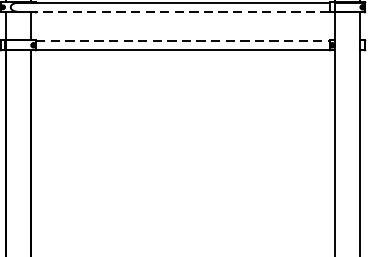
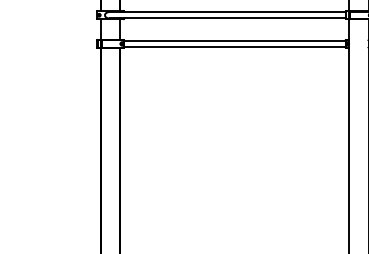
line: (173, 11) -> (227, 18), dashed -> solid
line: (182, 40) -> (234, 40), dashed -> solid

